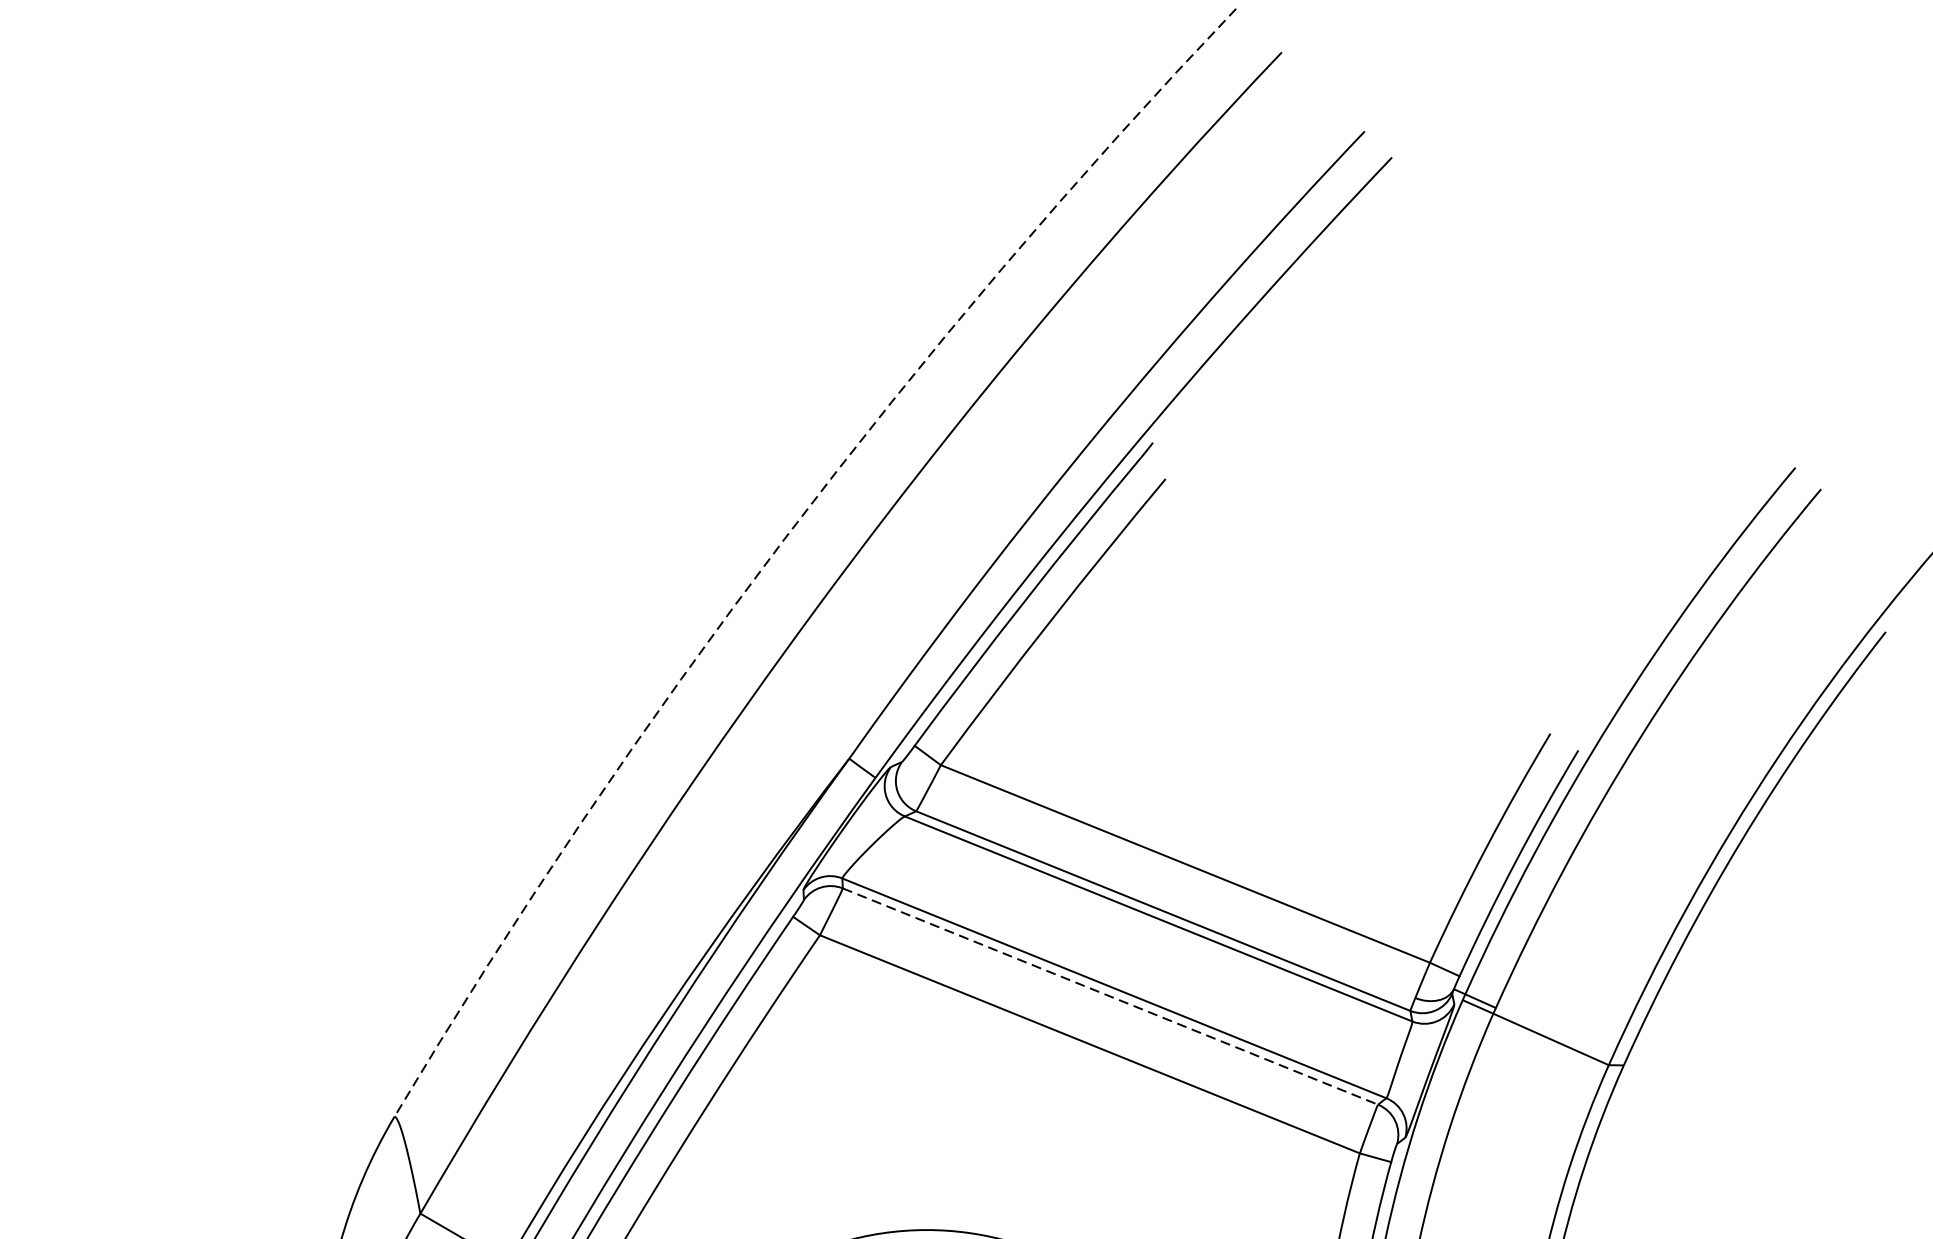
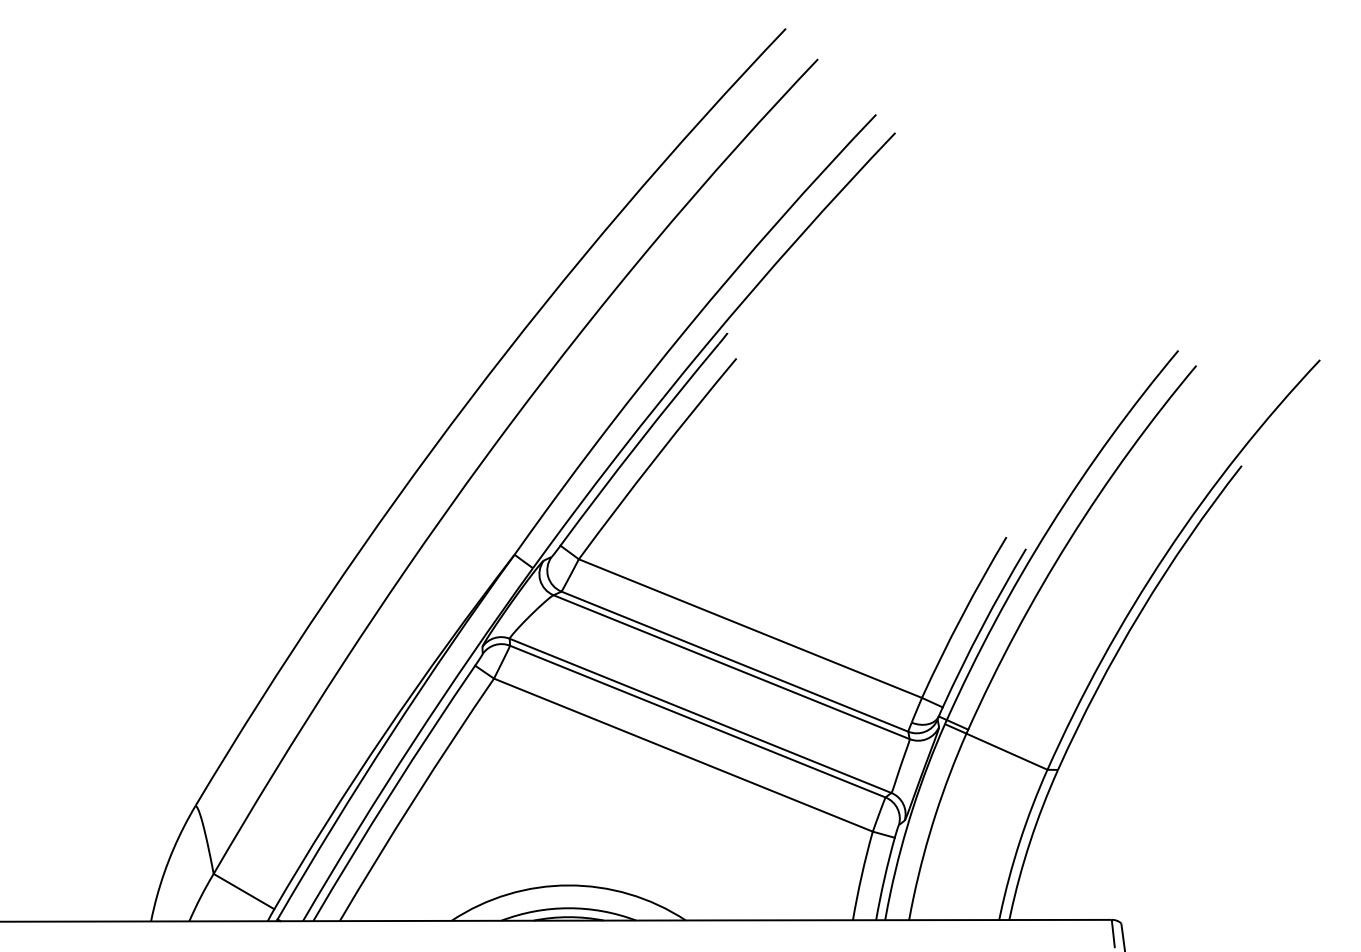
arc: (785, 538) -> (469, 400), dashed -> solid
line: (1109, 996) -> (697, 721), dashed -> solid

